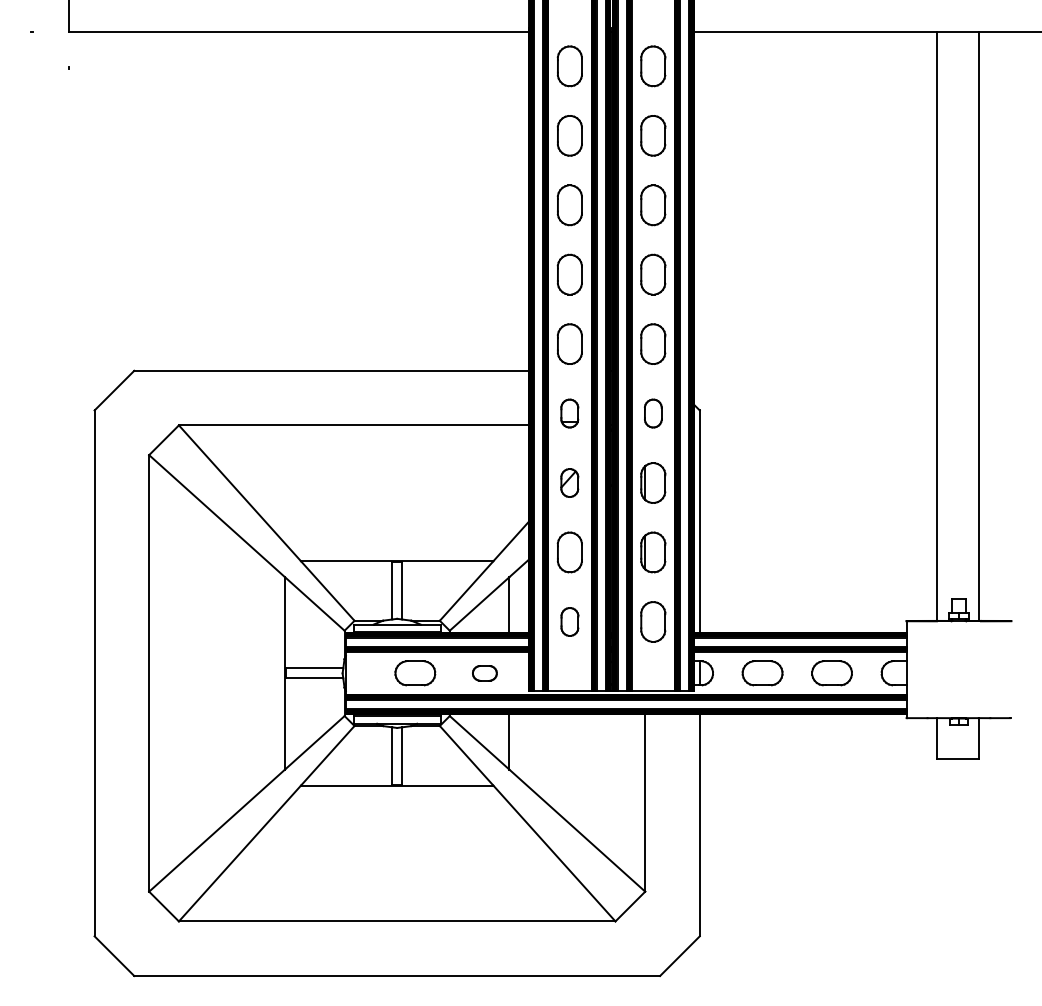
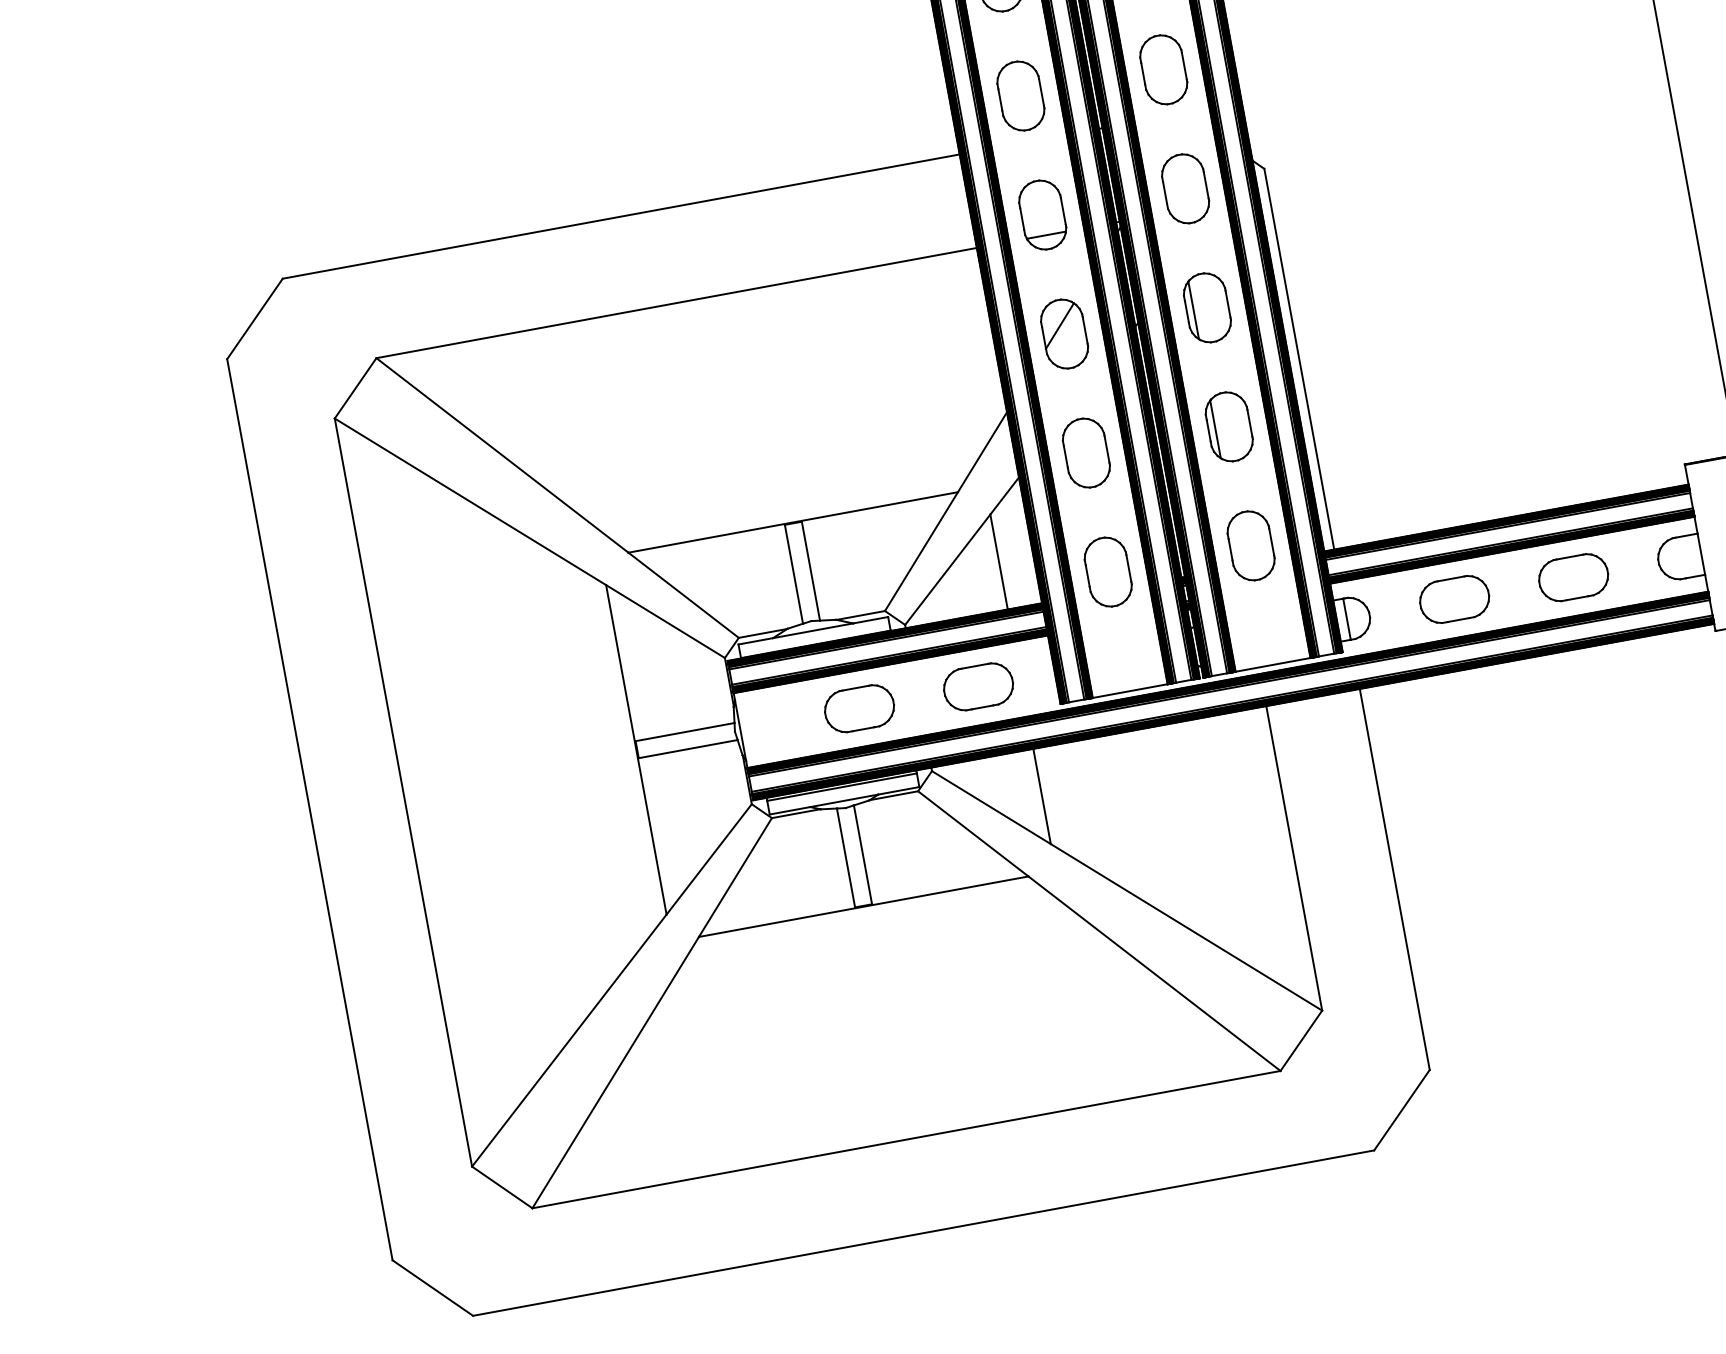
part: (569, 413) -> (1041, 214), size x1.43
part: (653, 413) -> (1185, 188), size x1.43
part: (569, 482) -> (1063, 333), size x1.43
part: (569, 621) -> (1107, 571), size x1.43
part: (484, 673) -> (978, 687), size x1.67

